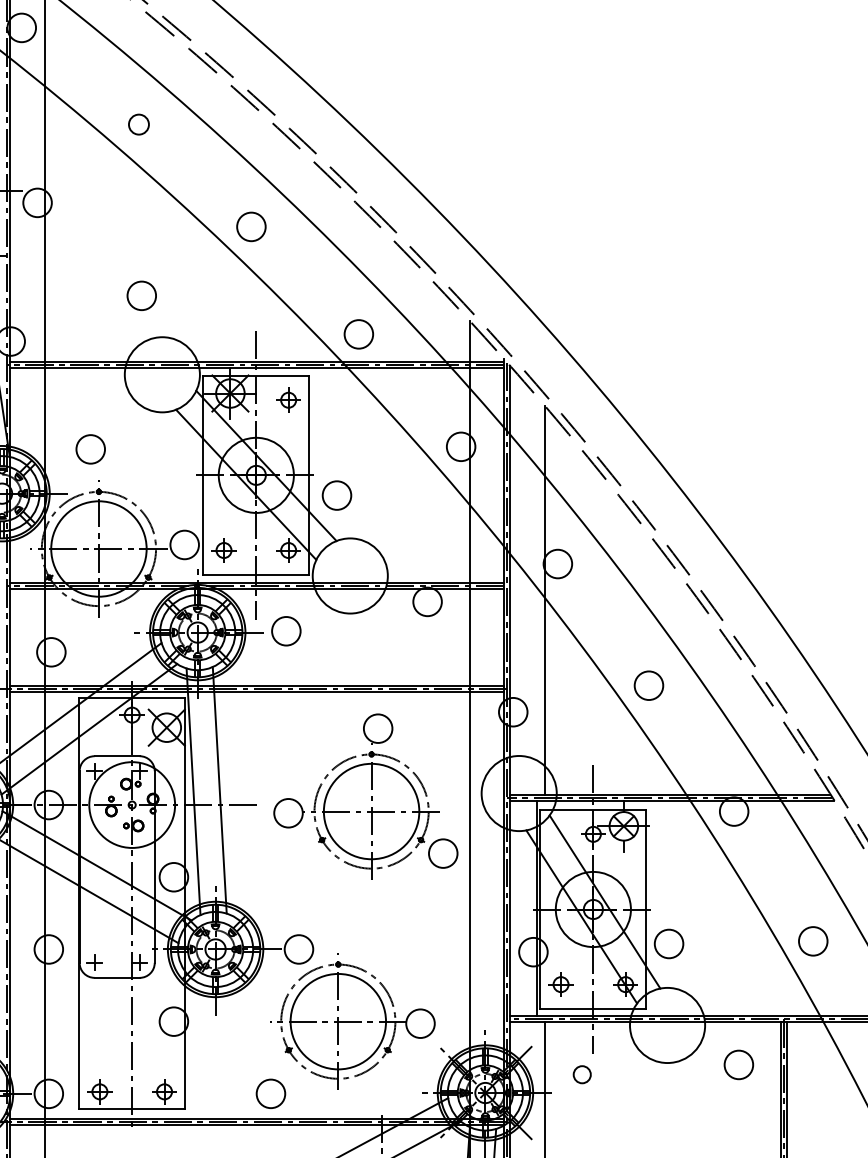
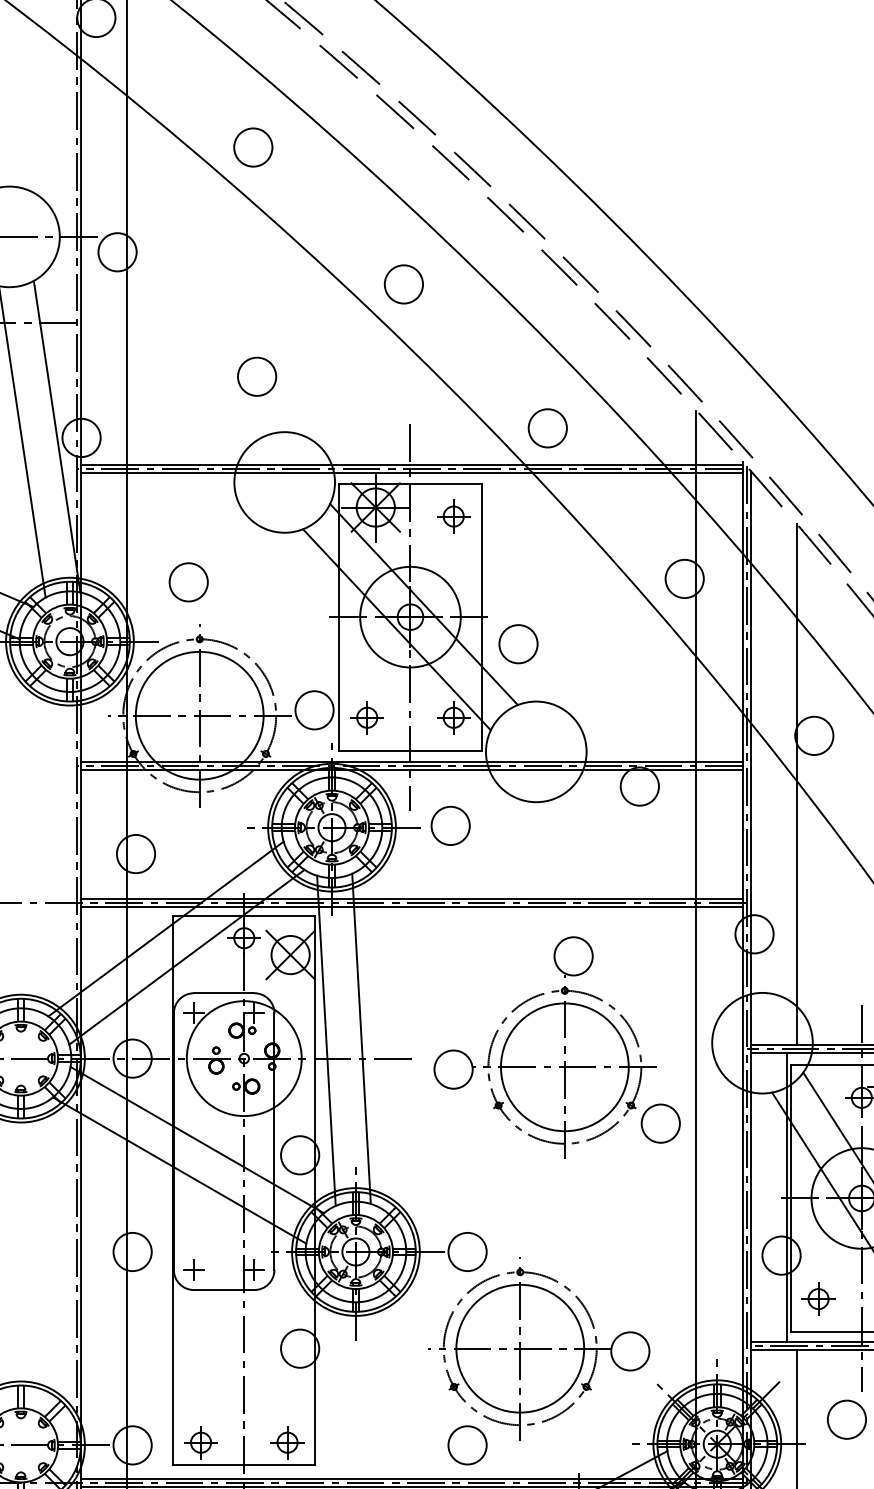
circle: (138, 124) -> (252, 147), size x1.43
circle: (582, 1074) -> (847, 1419), size x1.67
circle: (270, 1093) -> (466, 1444), moved

